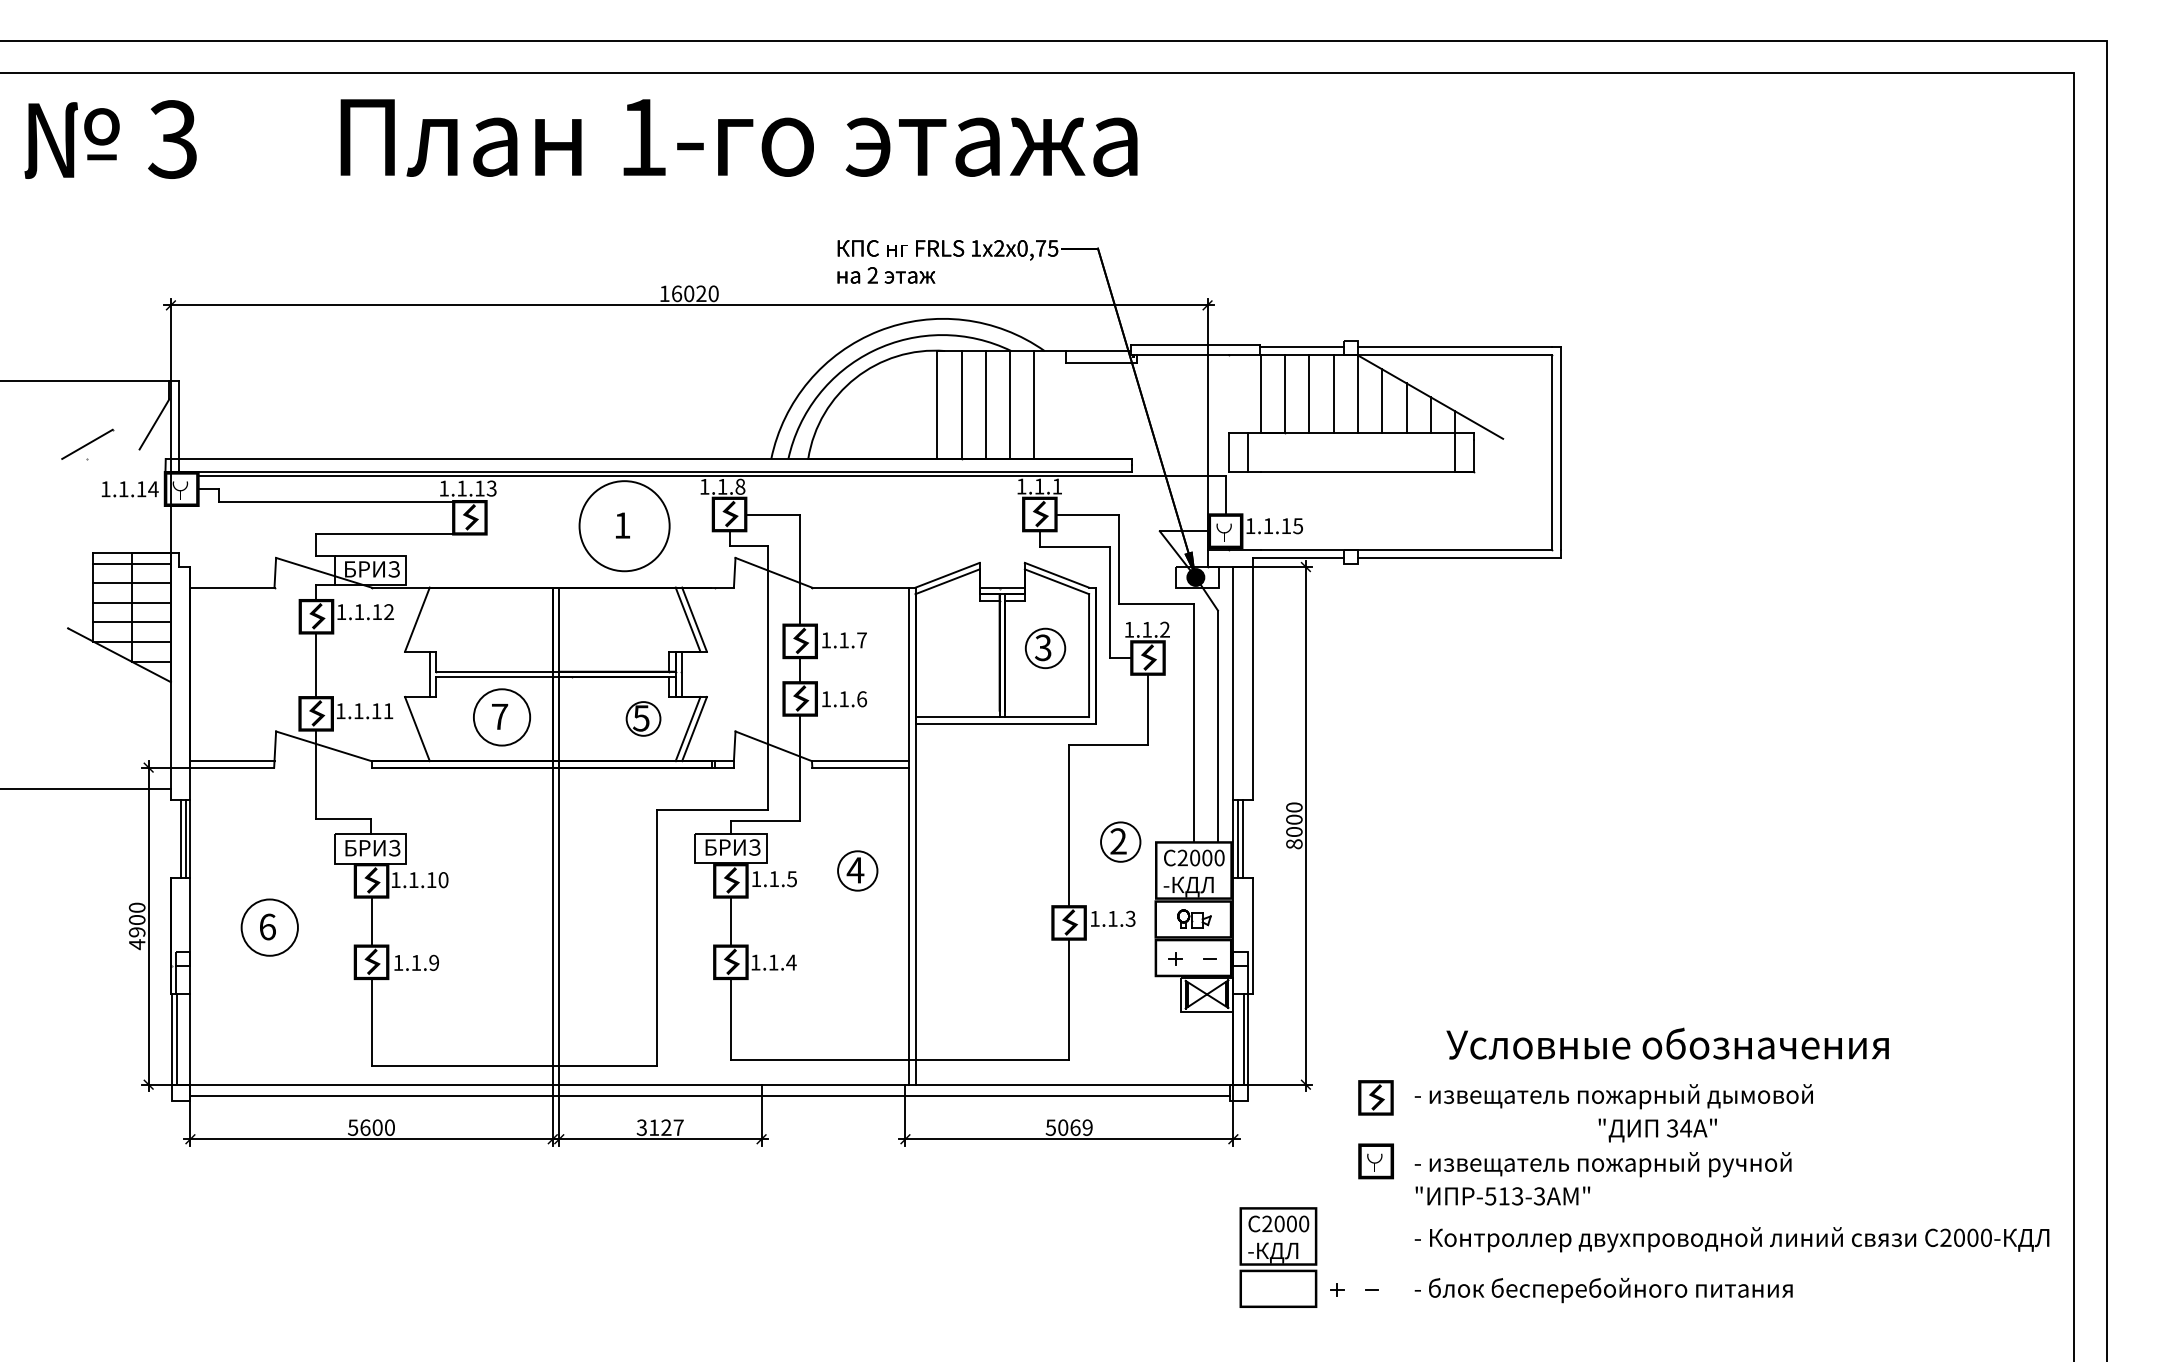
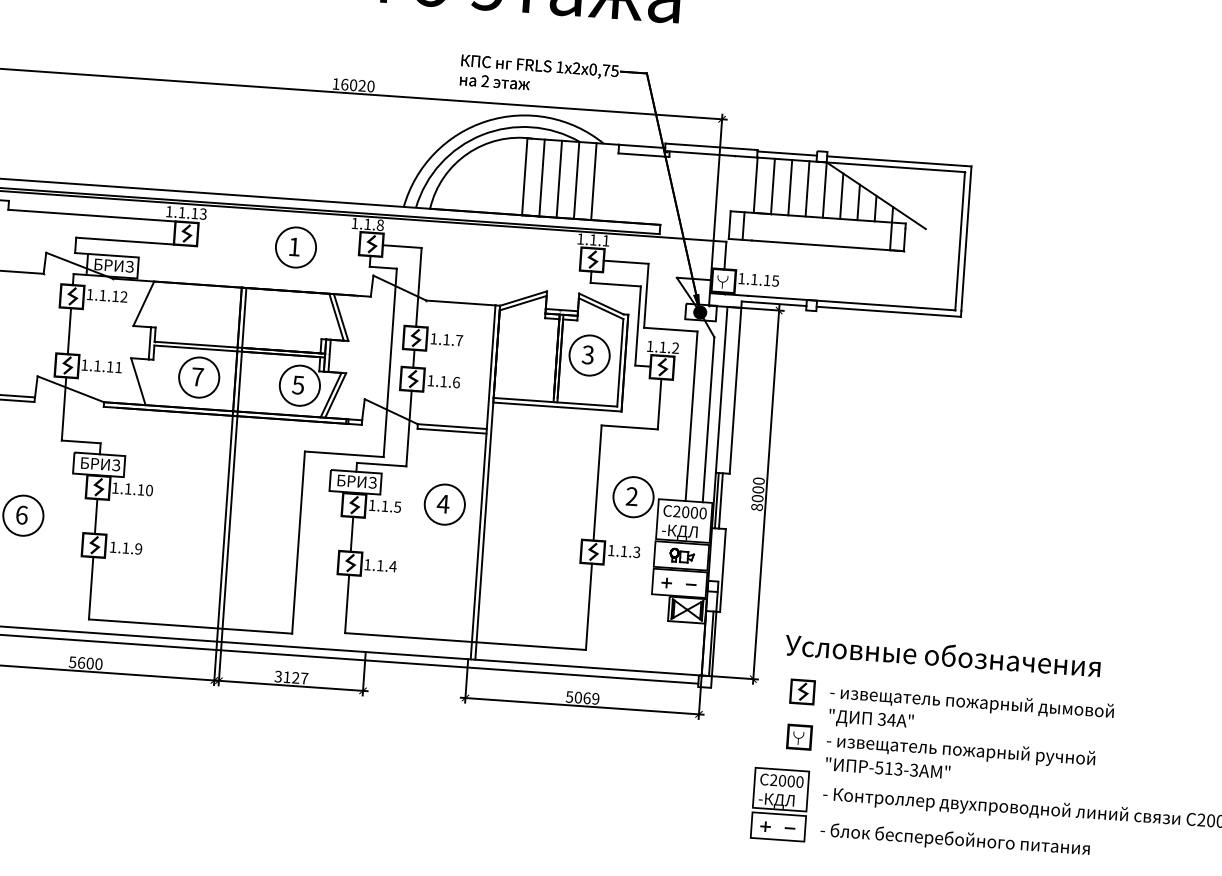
circle: (624, 526) -> (295, 247), size x0.62
circle: (1045, 648) -> (589, 355), size x1.43
circle: (643, 718) -> (299, 385), size x1.67
circle: (1120, 841) -> (633, 496), size x1.43
circle: (857, 870) -> (444, 504), size x1.43
text: (1667, 1043) -> (942, 655), moved
text: (1657, 1130) -> (871, 720), moved
text: (1278, 1257) -> (780, 804), moved

